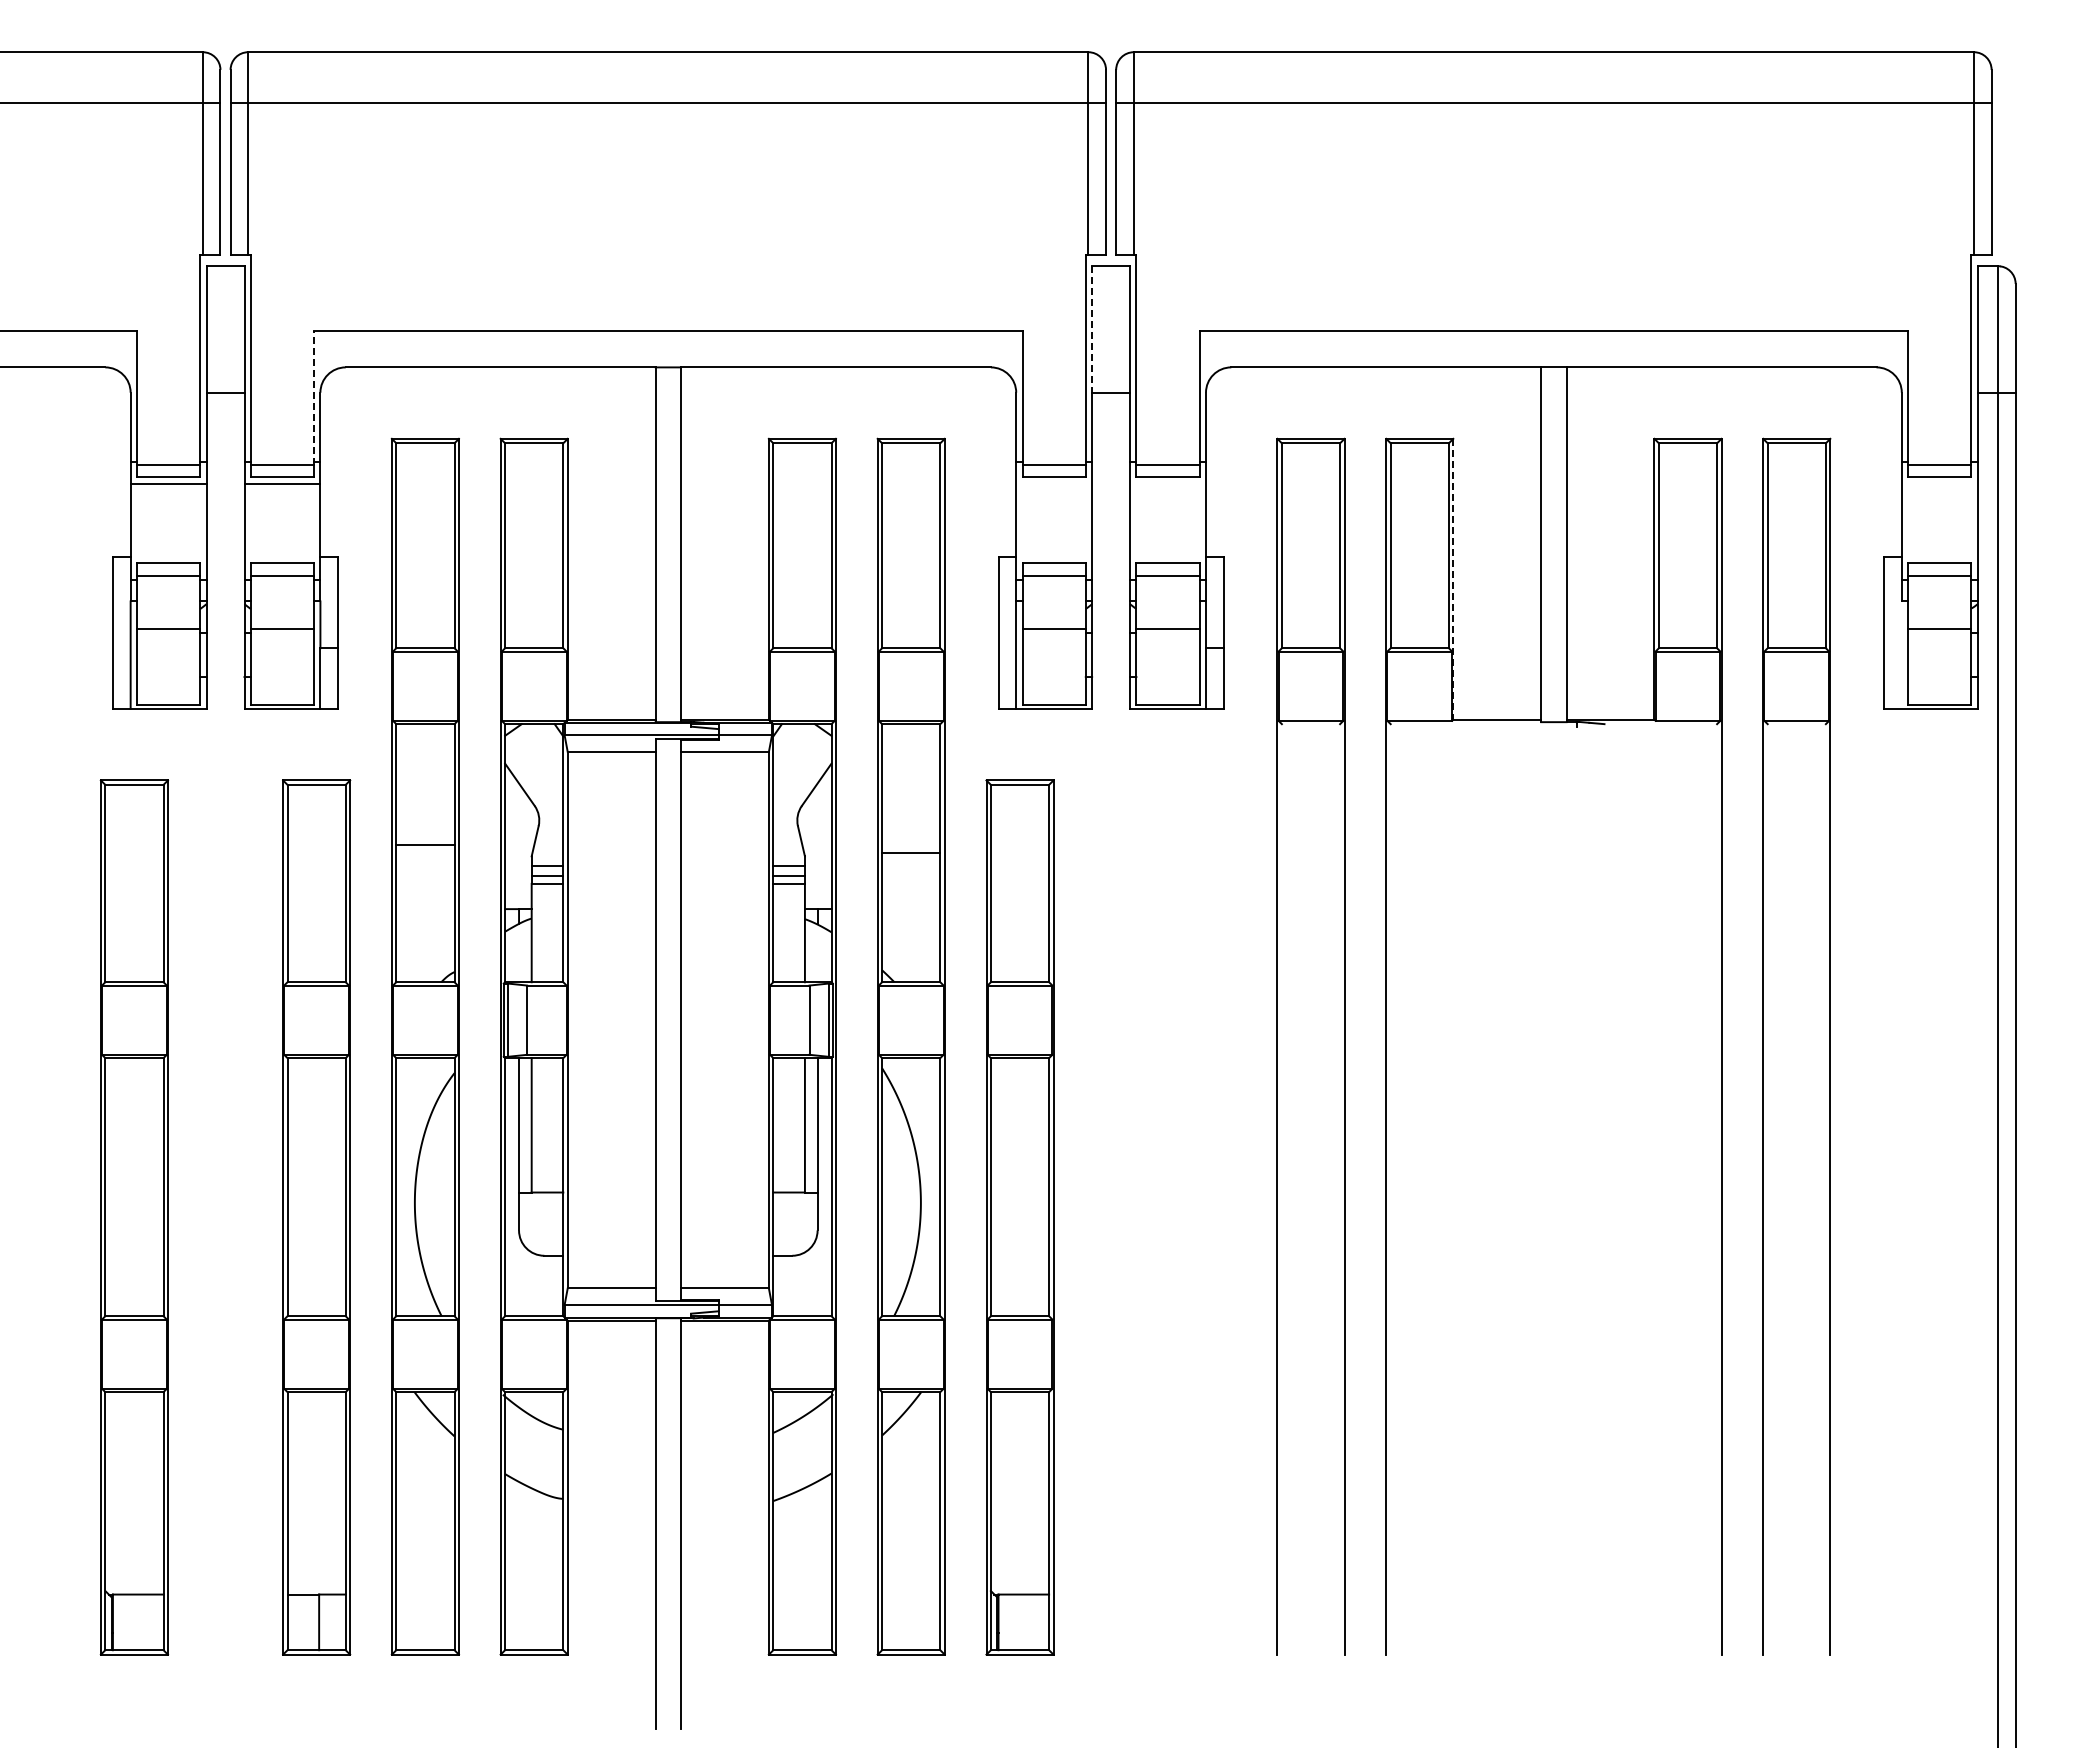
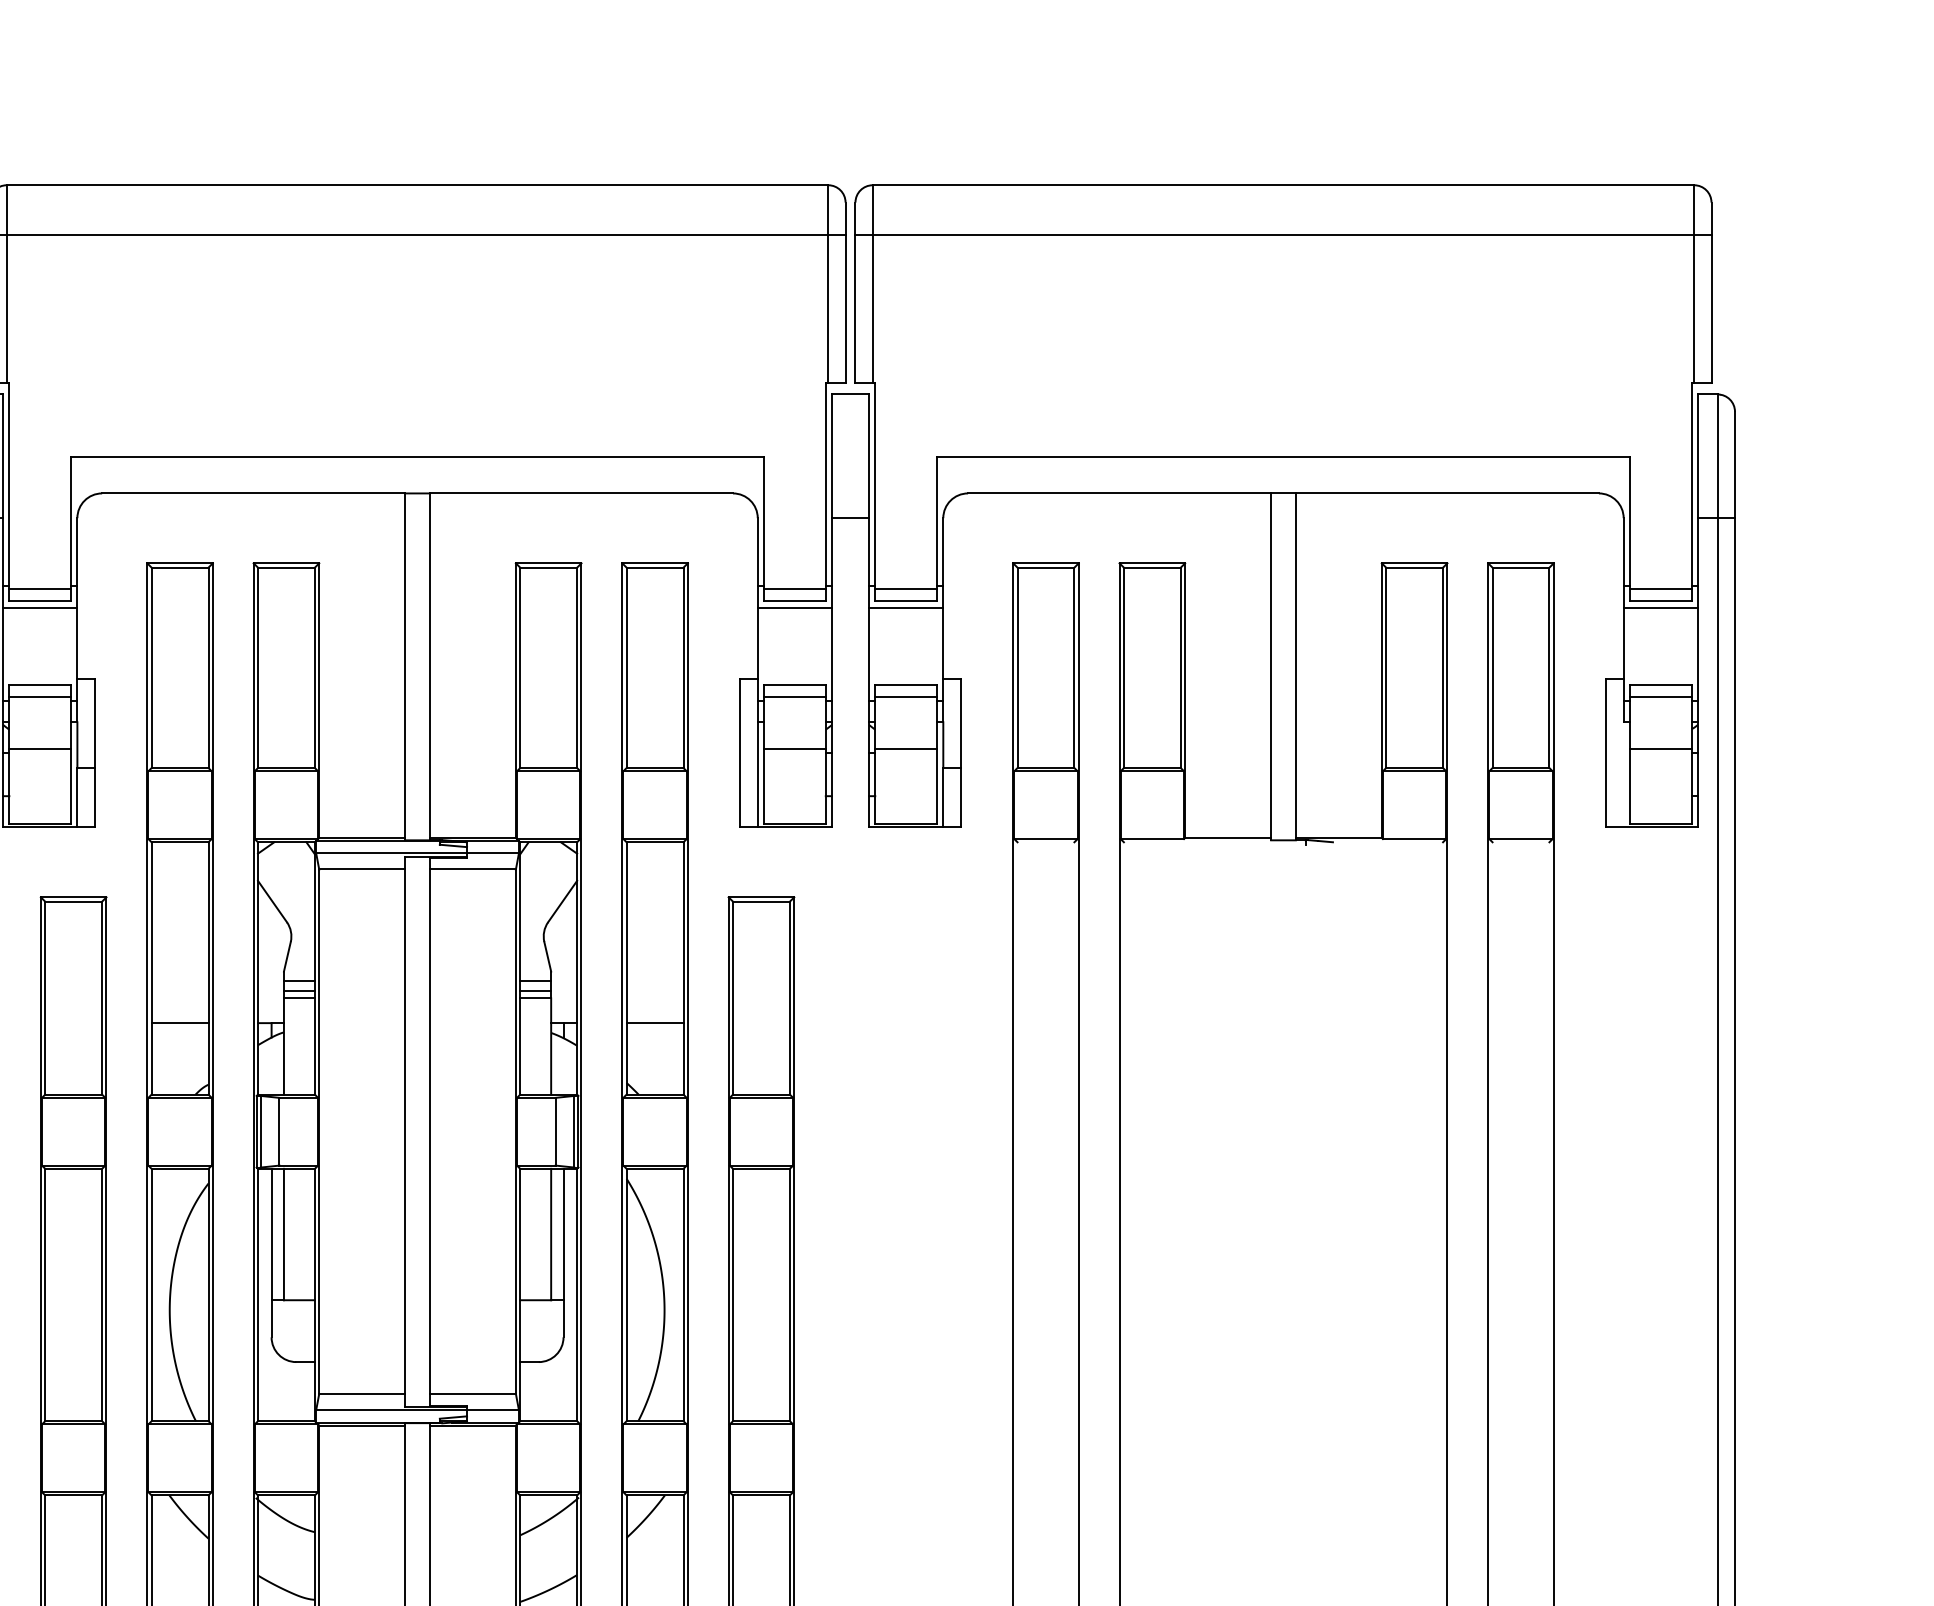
line: (1092, 329) -> (832, 456), dashed -> solid
line: (314, 397) -> (71, 522), dashed -> solid
line: (1054, 484) -> (795, 607), added
line: (1167, 484) -> (905, 607), added
line: (1939, 484) -> (1660, 607), added
line: (1453, 579) -> (1185, 700), dashed -> solid
line: (425, 845) -> (180, 1023), moved
line: (911, 853) -> (655, 1023), moved

